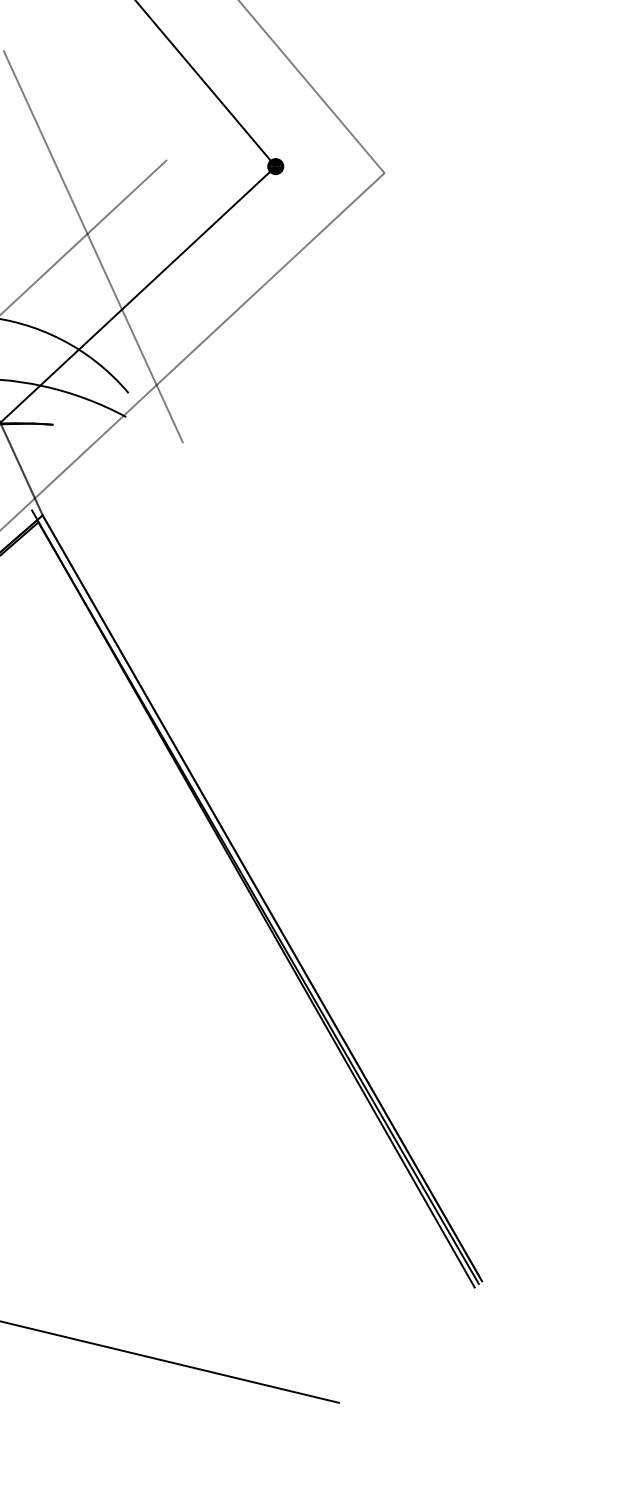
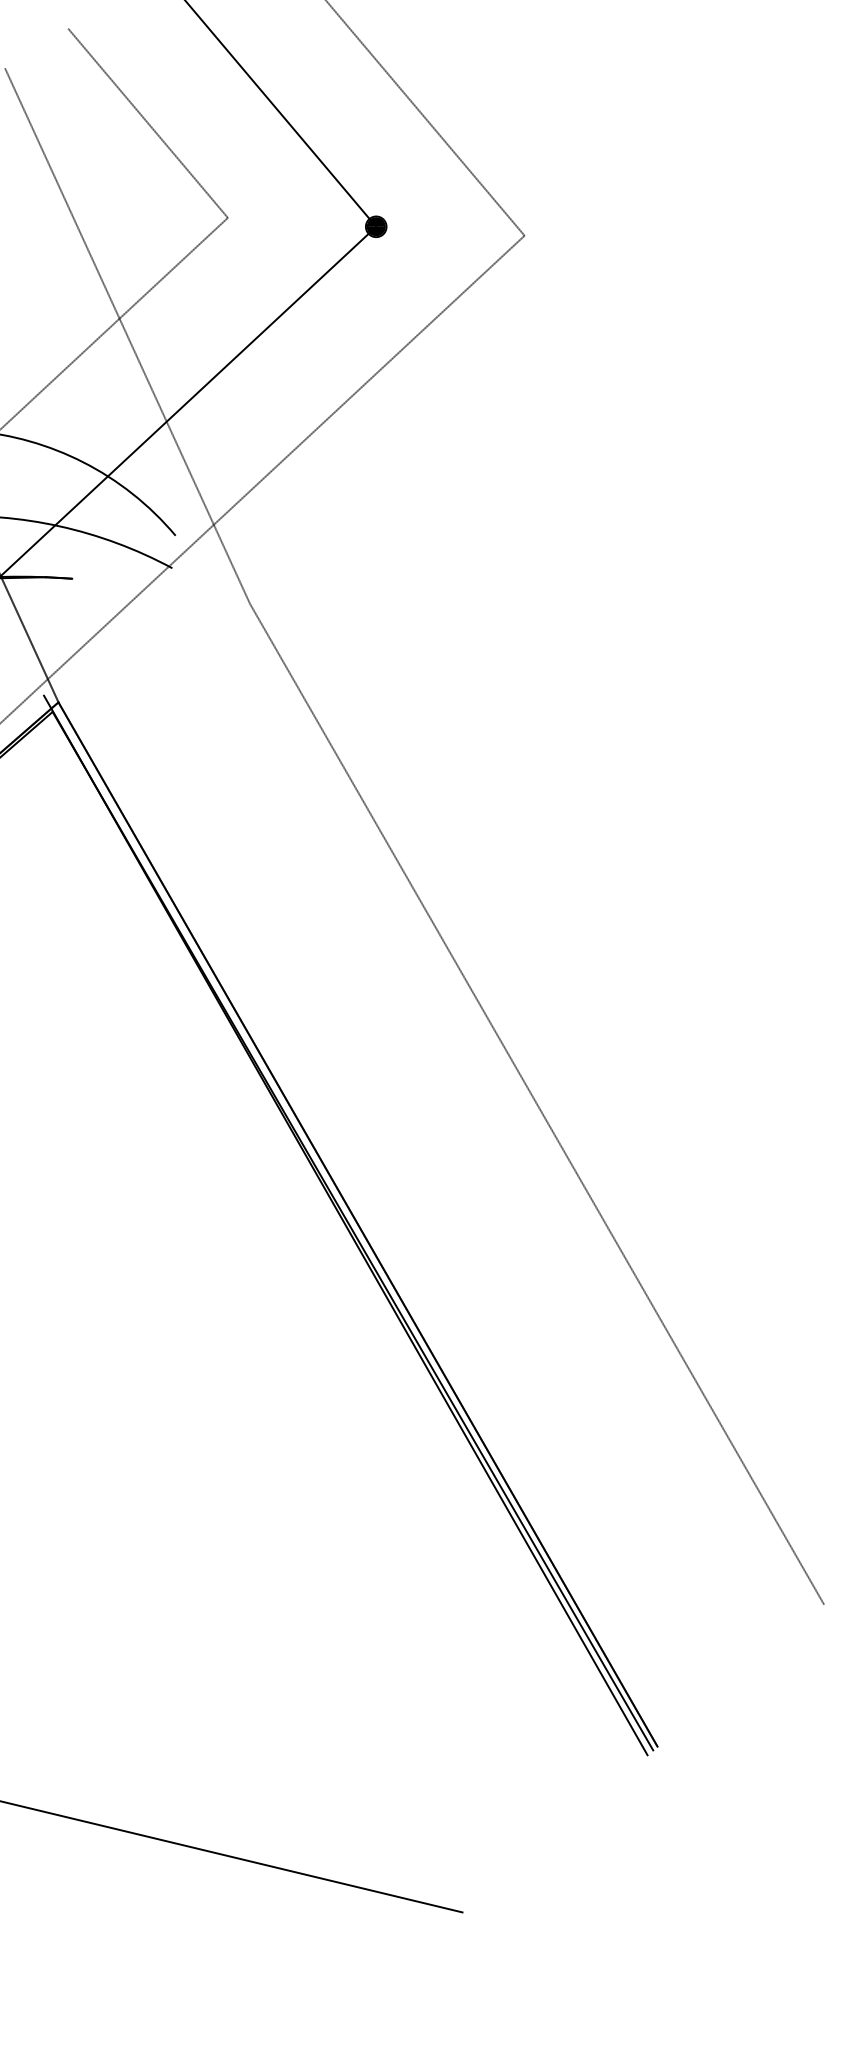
line: (107, 90) -> (147, 122), added
line: (394, 809) -> (537, 1103), added

